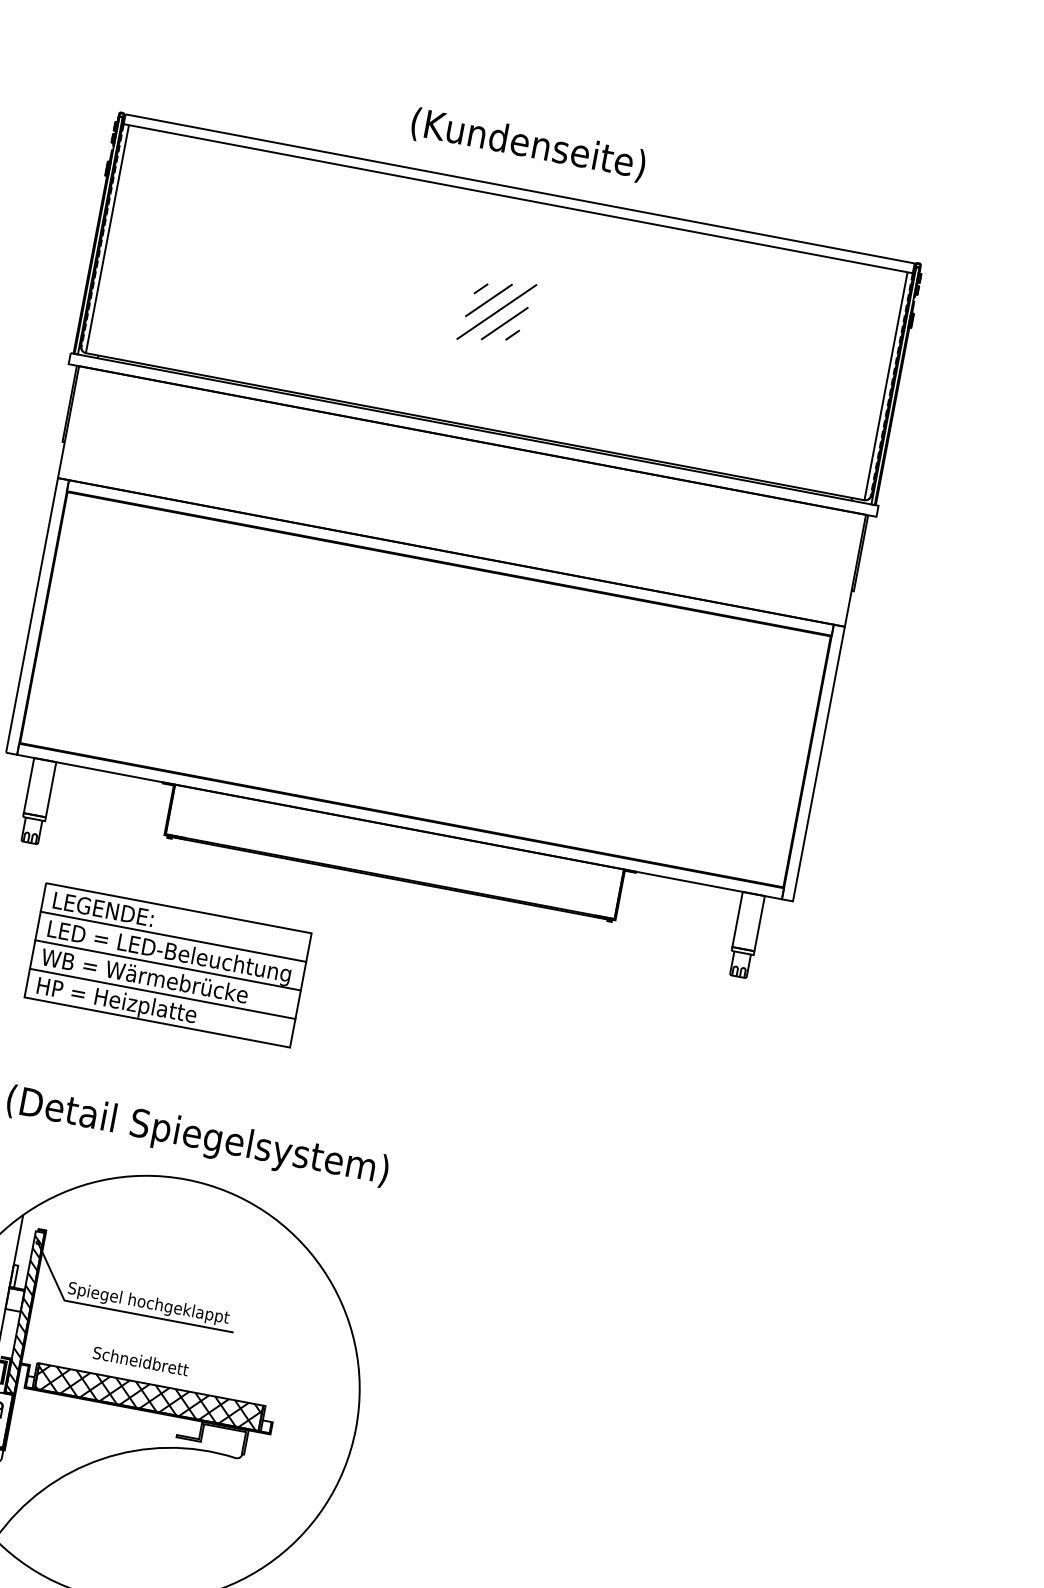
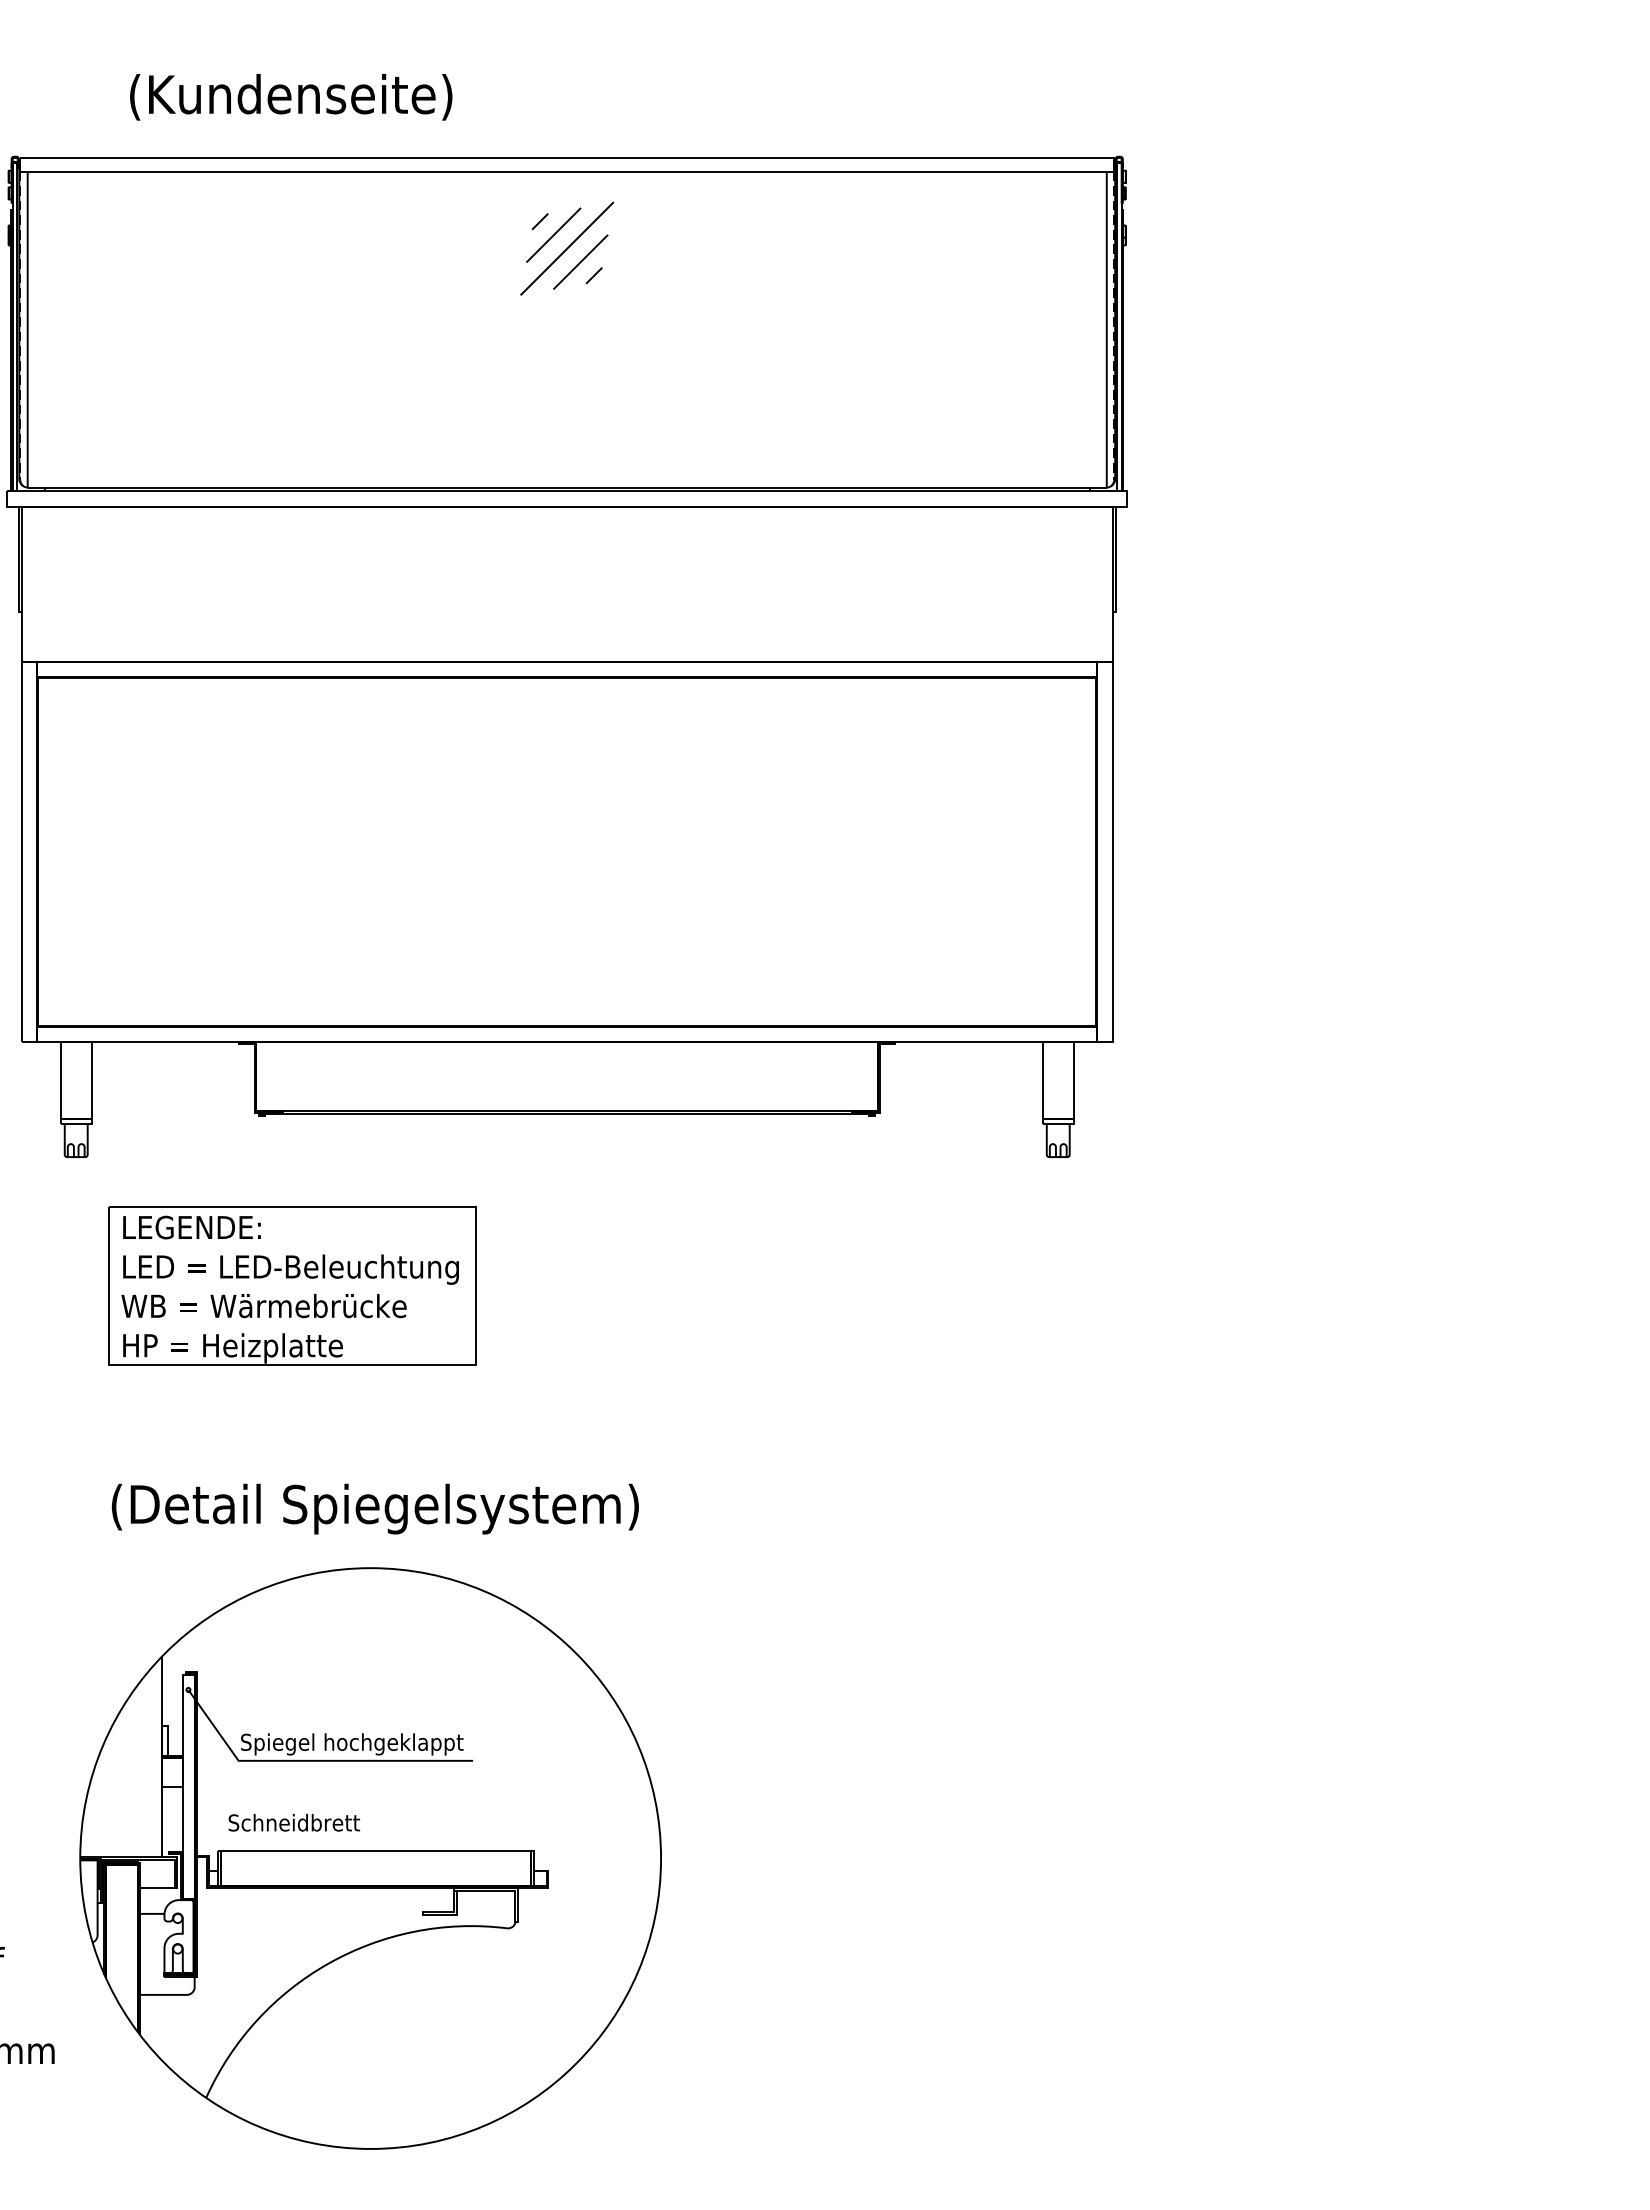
text: (528, 145) -> (291, 97), moved
part: (497, 311) -> (567, 248), moved
line: (173, 936) -> (292, 1246), removed
line: (168, 965) -> (292, 1286), removed
line: (162, 993) -> (292, 1325), removed
hatch: (24, 1312) -> (188, 1786), removed
text: (141, 1361) -> (294, 1822), moved
hatch: (149, 1397) -> (376, 1868), removed

